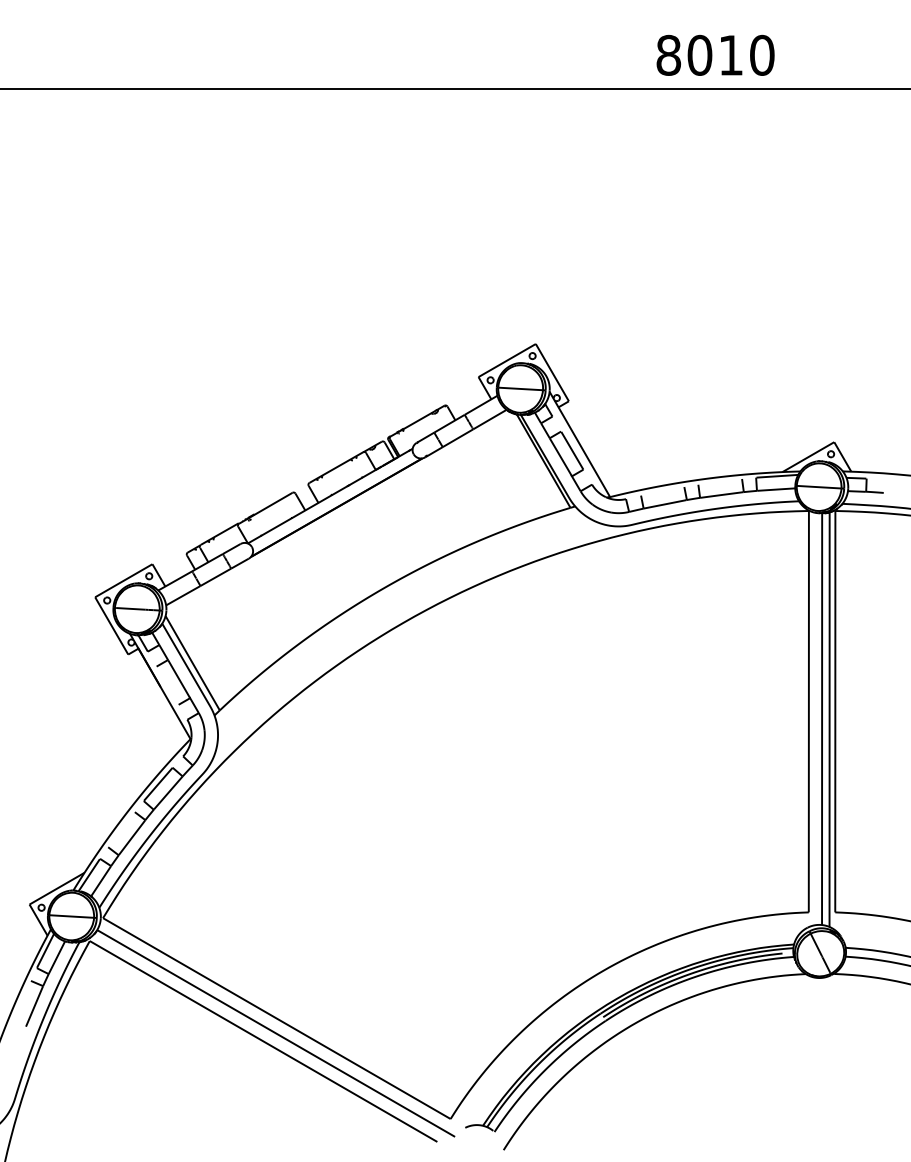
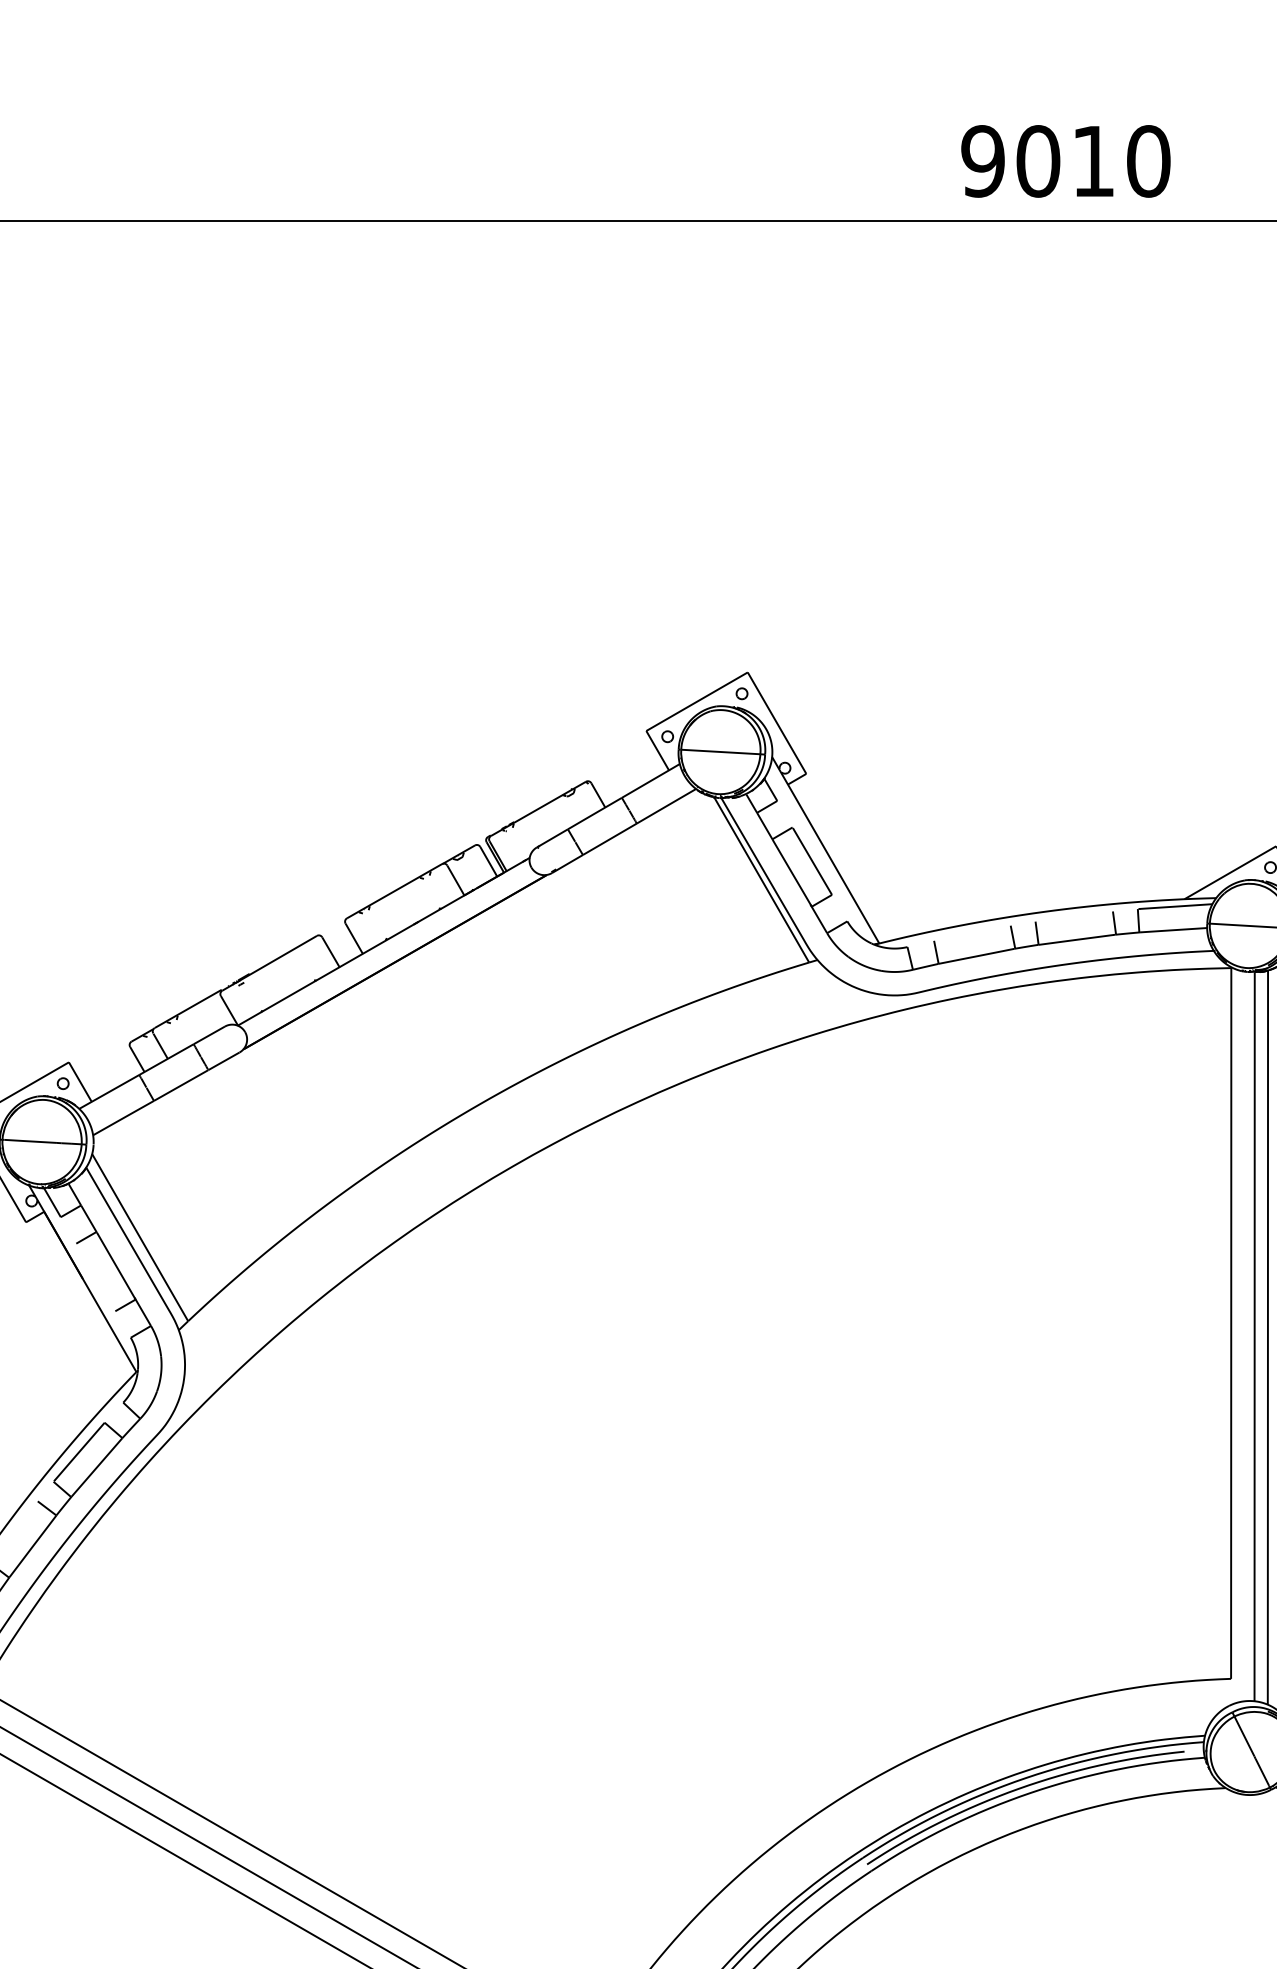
text: (668, 55) -> (982, 161), 8010 -> 9010

